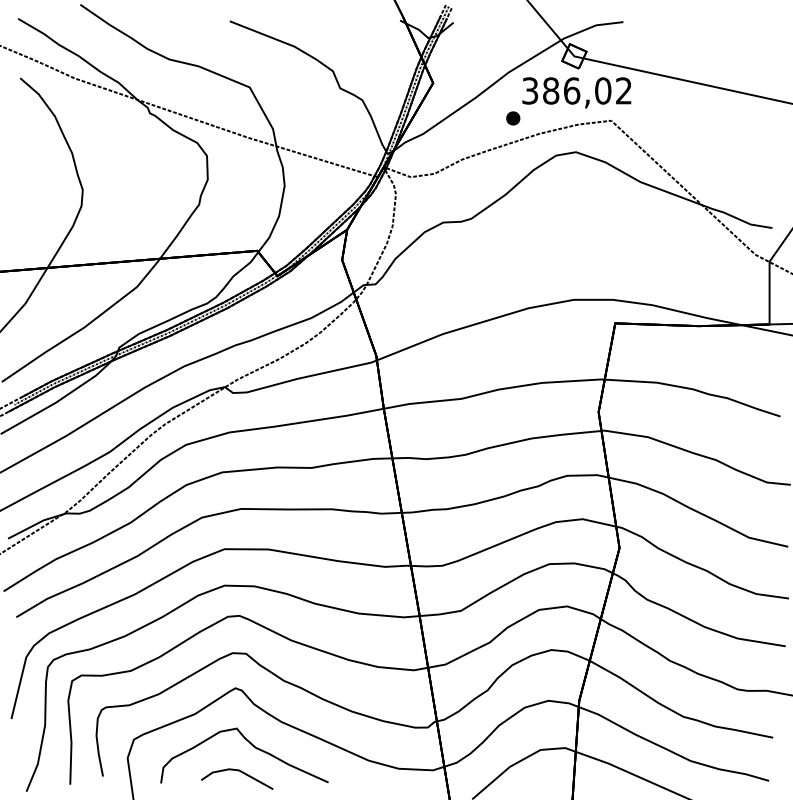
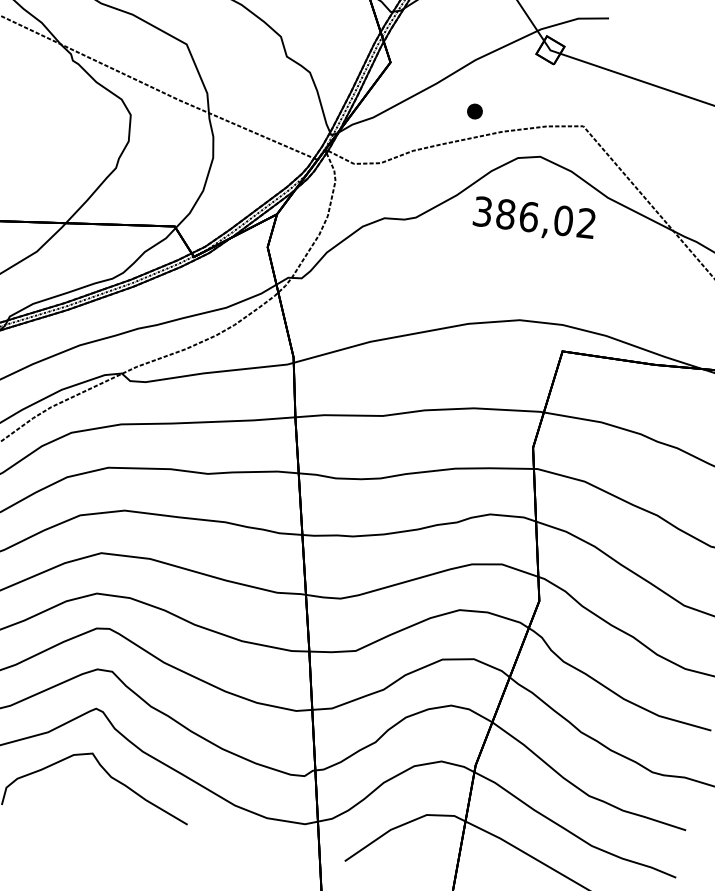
text: (576, 92) -> (533, 219), moved
part: (240, 772) -> (91, 802), removed

